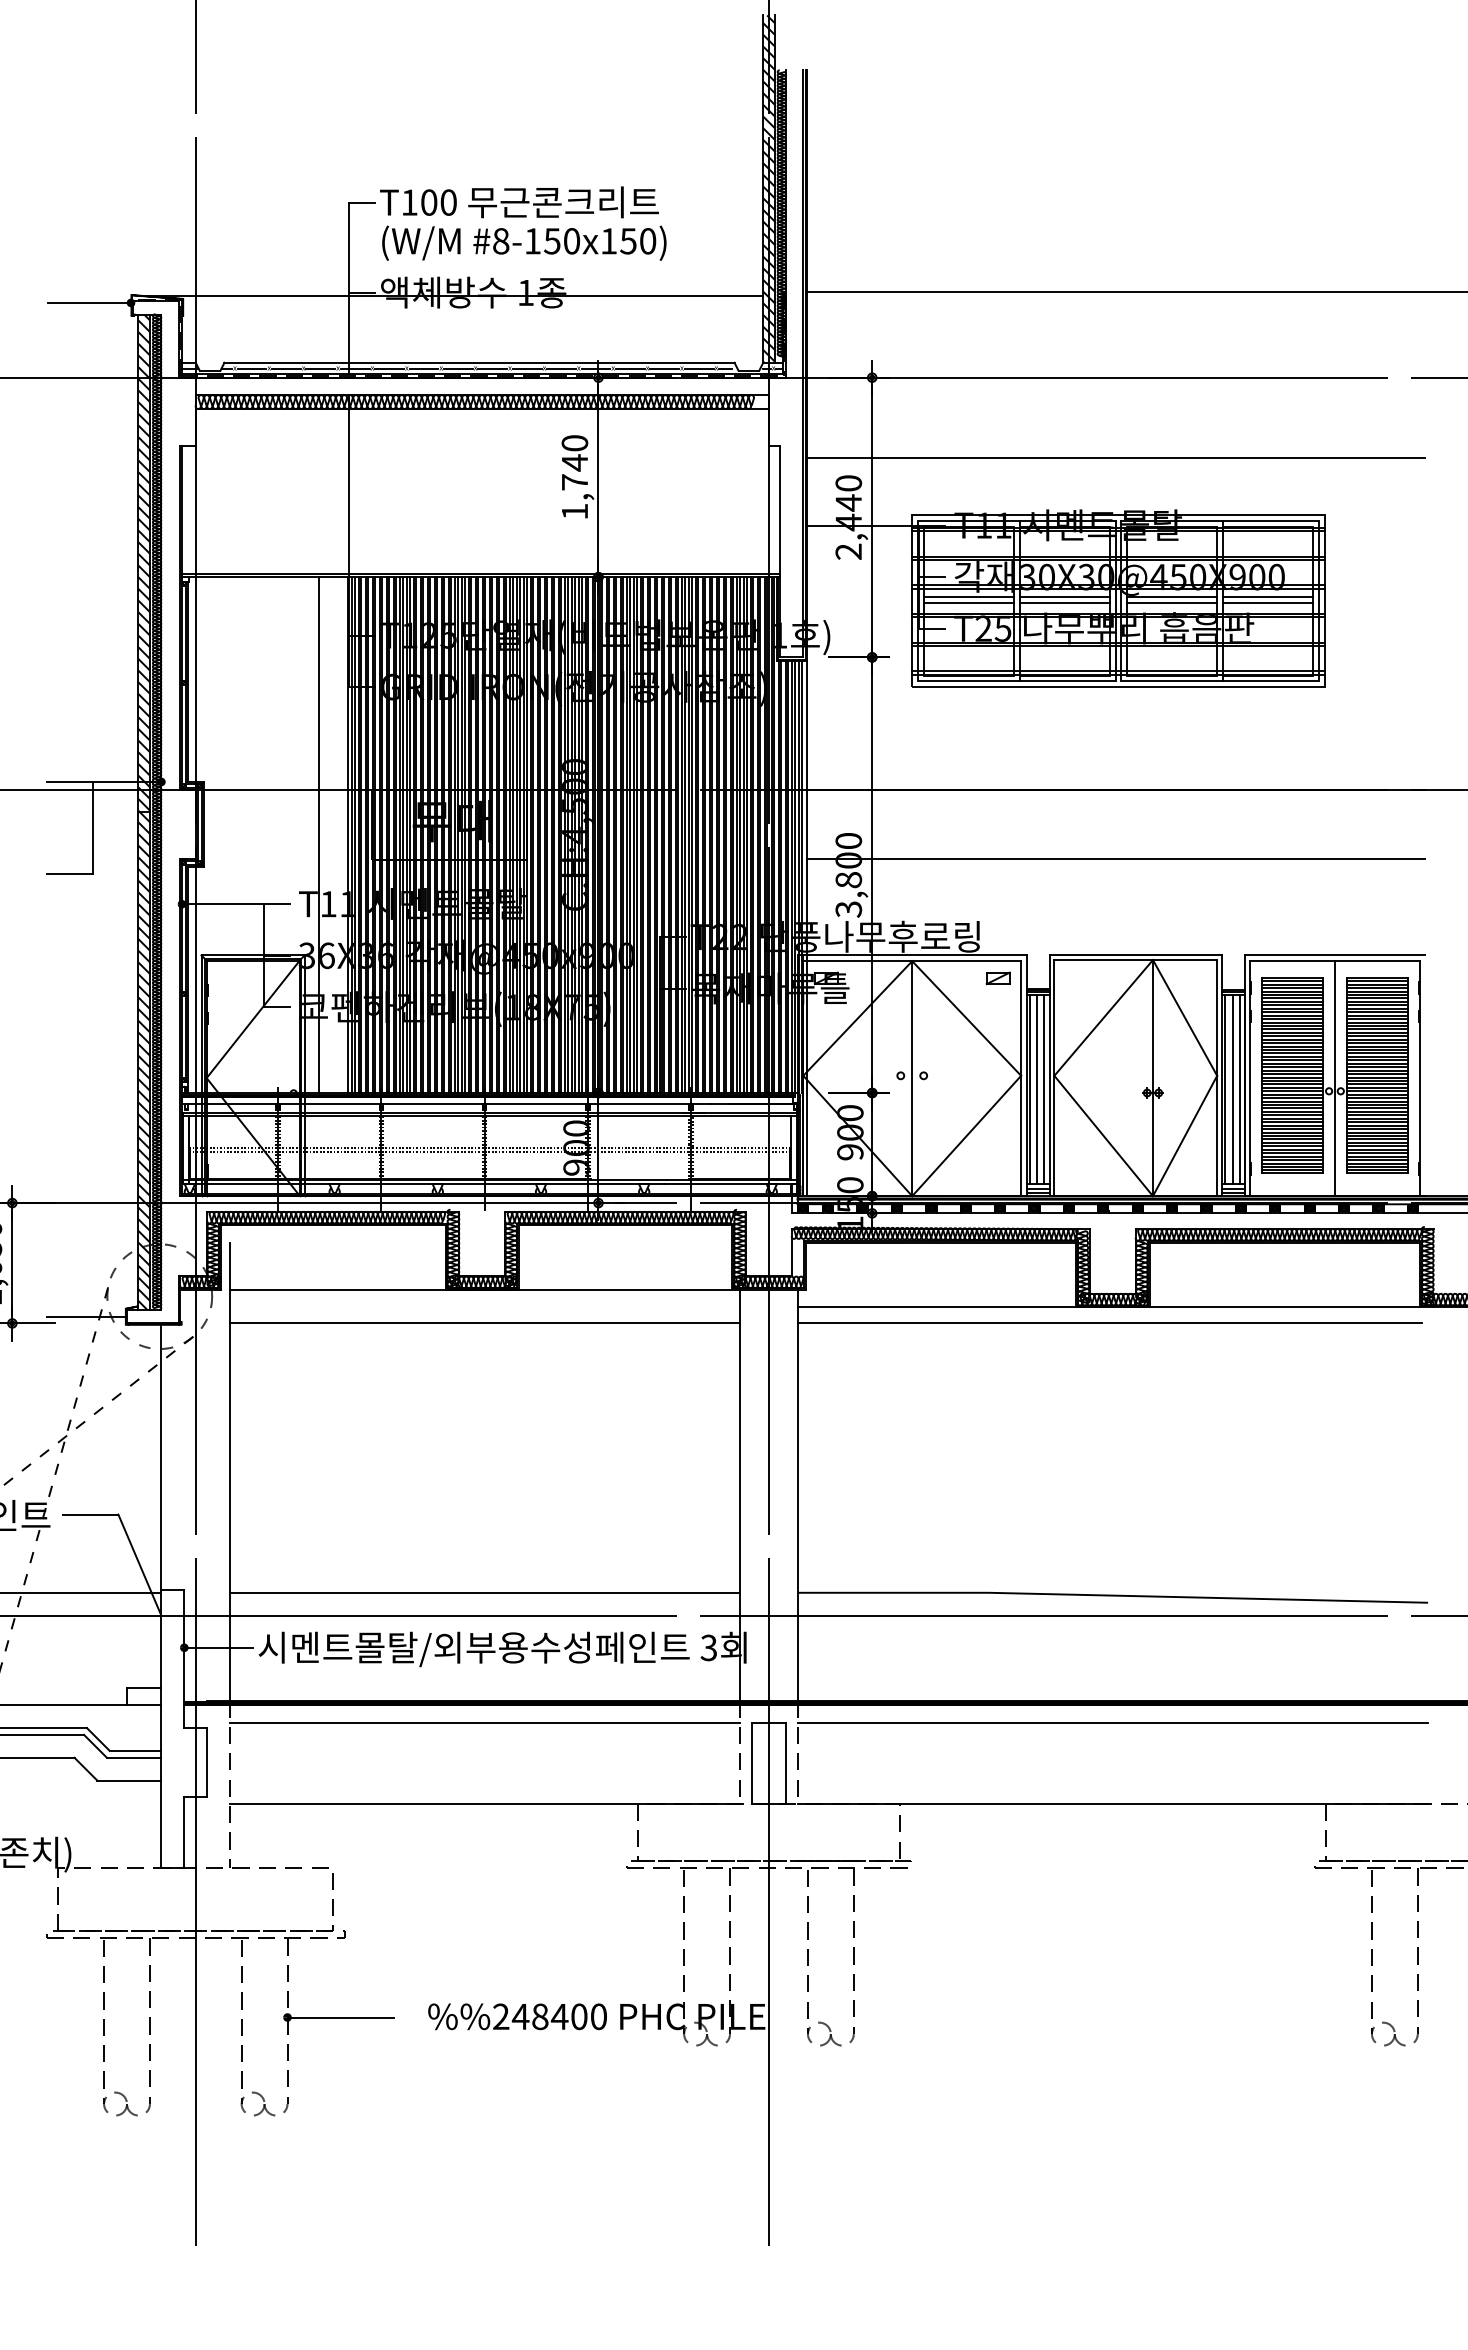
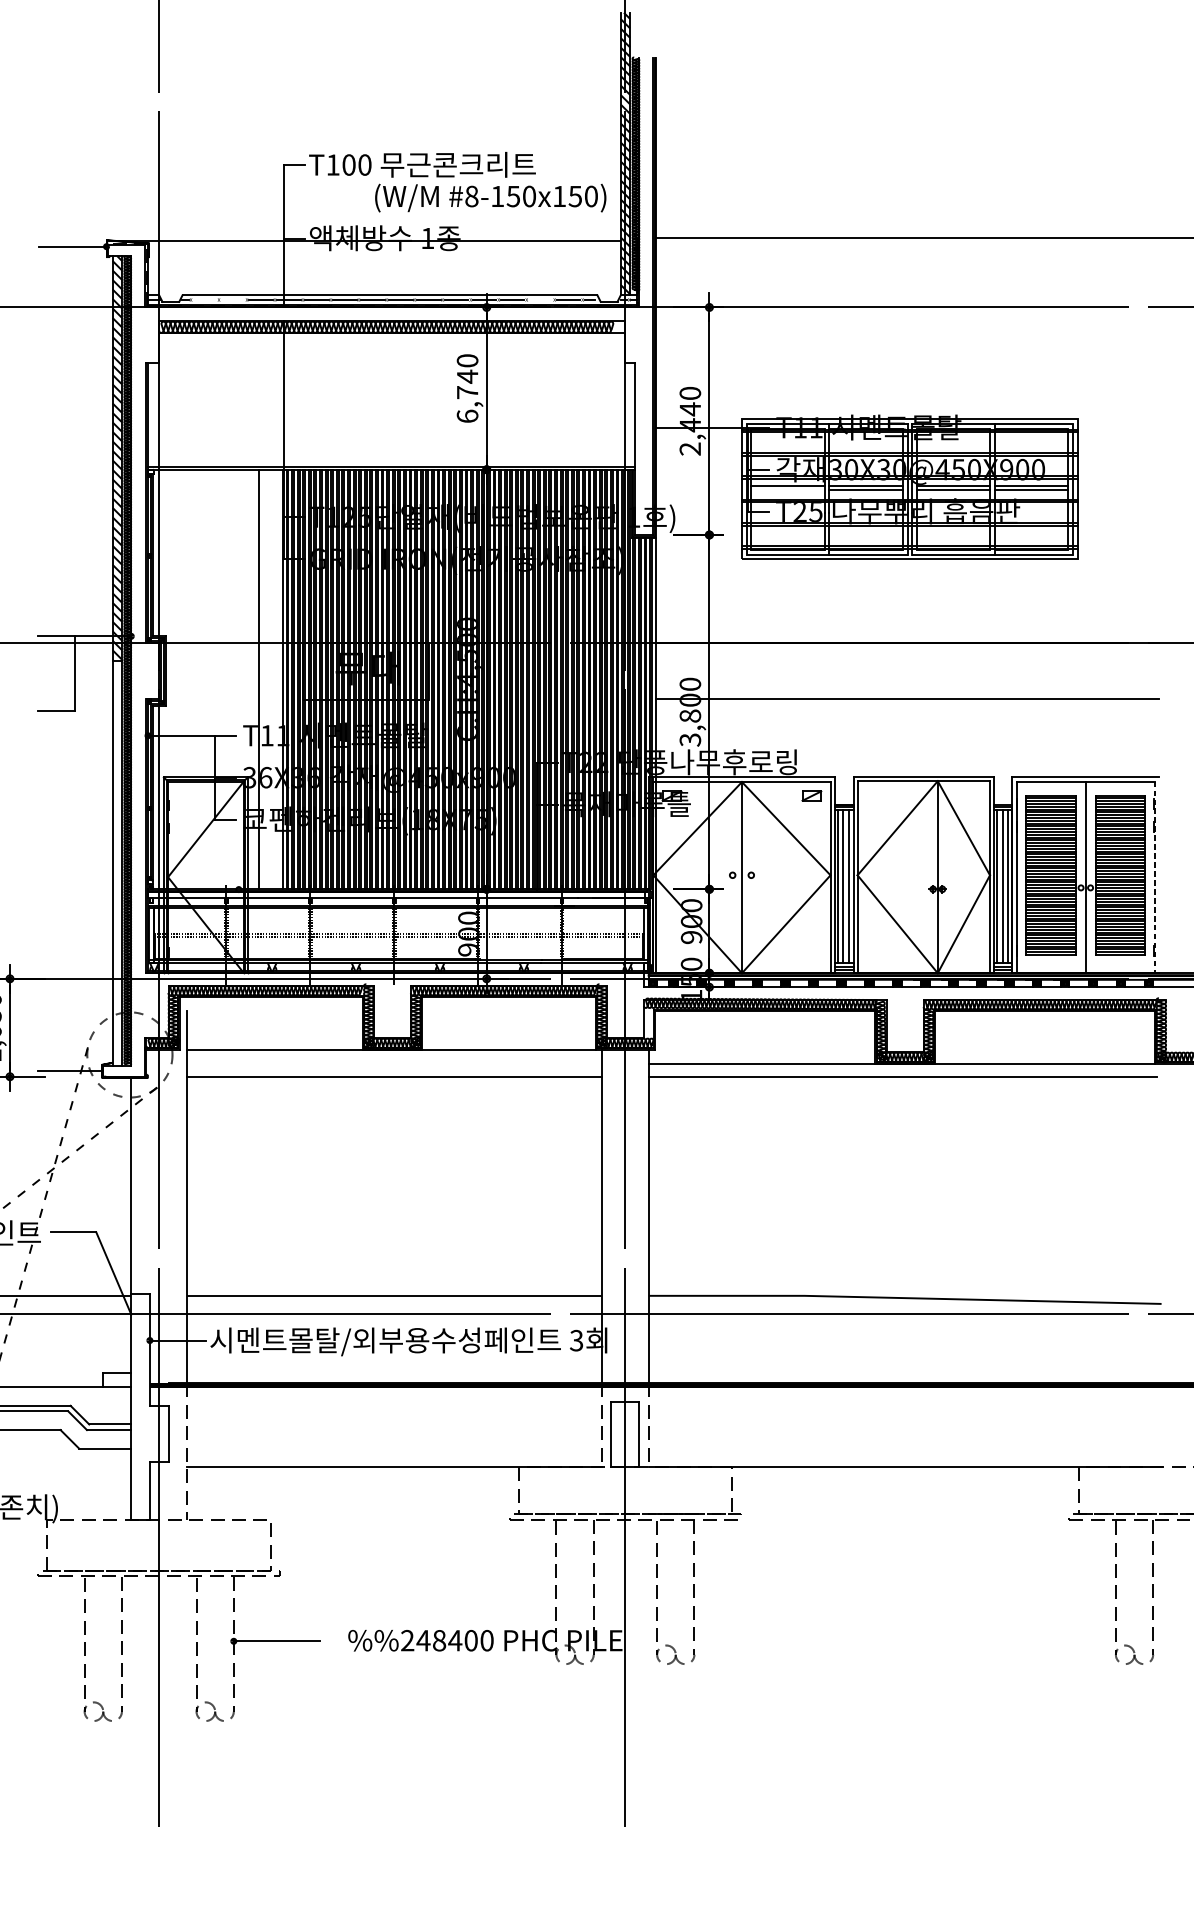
text: (524, 242) -> (490, 197), moved
line: (251, 368) -> (204, 299), removed
line: (286, 368) -> (233, 299), removed
line: (664, 368) -> (540, 299), removed
line: (1115, 457) -> (907, 372), removed
text: (574, 511) -> (467, 416), 1,740 -> 6,740
line: (968, 602) -> (787, 490), removed
hatch: (143, 1060) -> (116, 862), removed
line: (1420, 1078) -> (1155, 877), solid -> dashed
line: (485, 1723) -> (394, 1402), removed
line: (1112, 1723) -> (904, 1402), removed

